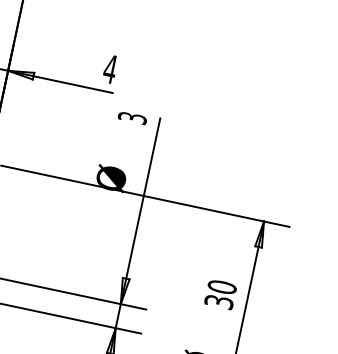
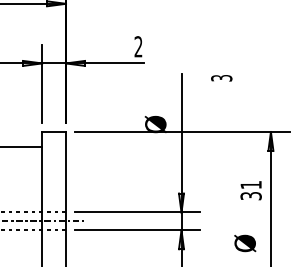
text: (110, 68) -> (138, 46), 4 -> 2
text: (132, 118) -> (221, 78), moved
text: (221, 286) -> (250, 184), 30 -> 31

